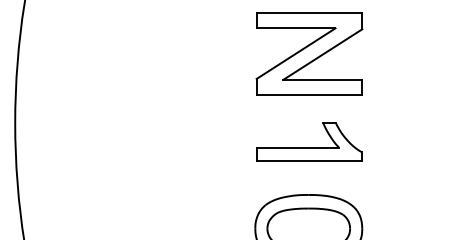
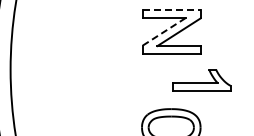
line: (309, 12) -> (171, 9), solid -> dashed
line: (296, 53) -> (164, 31), solid -> dashed
part: (309, 142) -> (201, 80), moved

